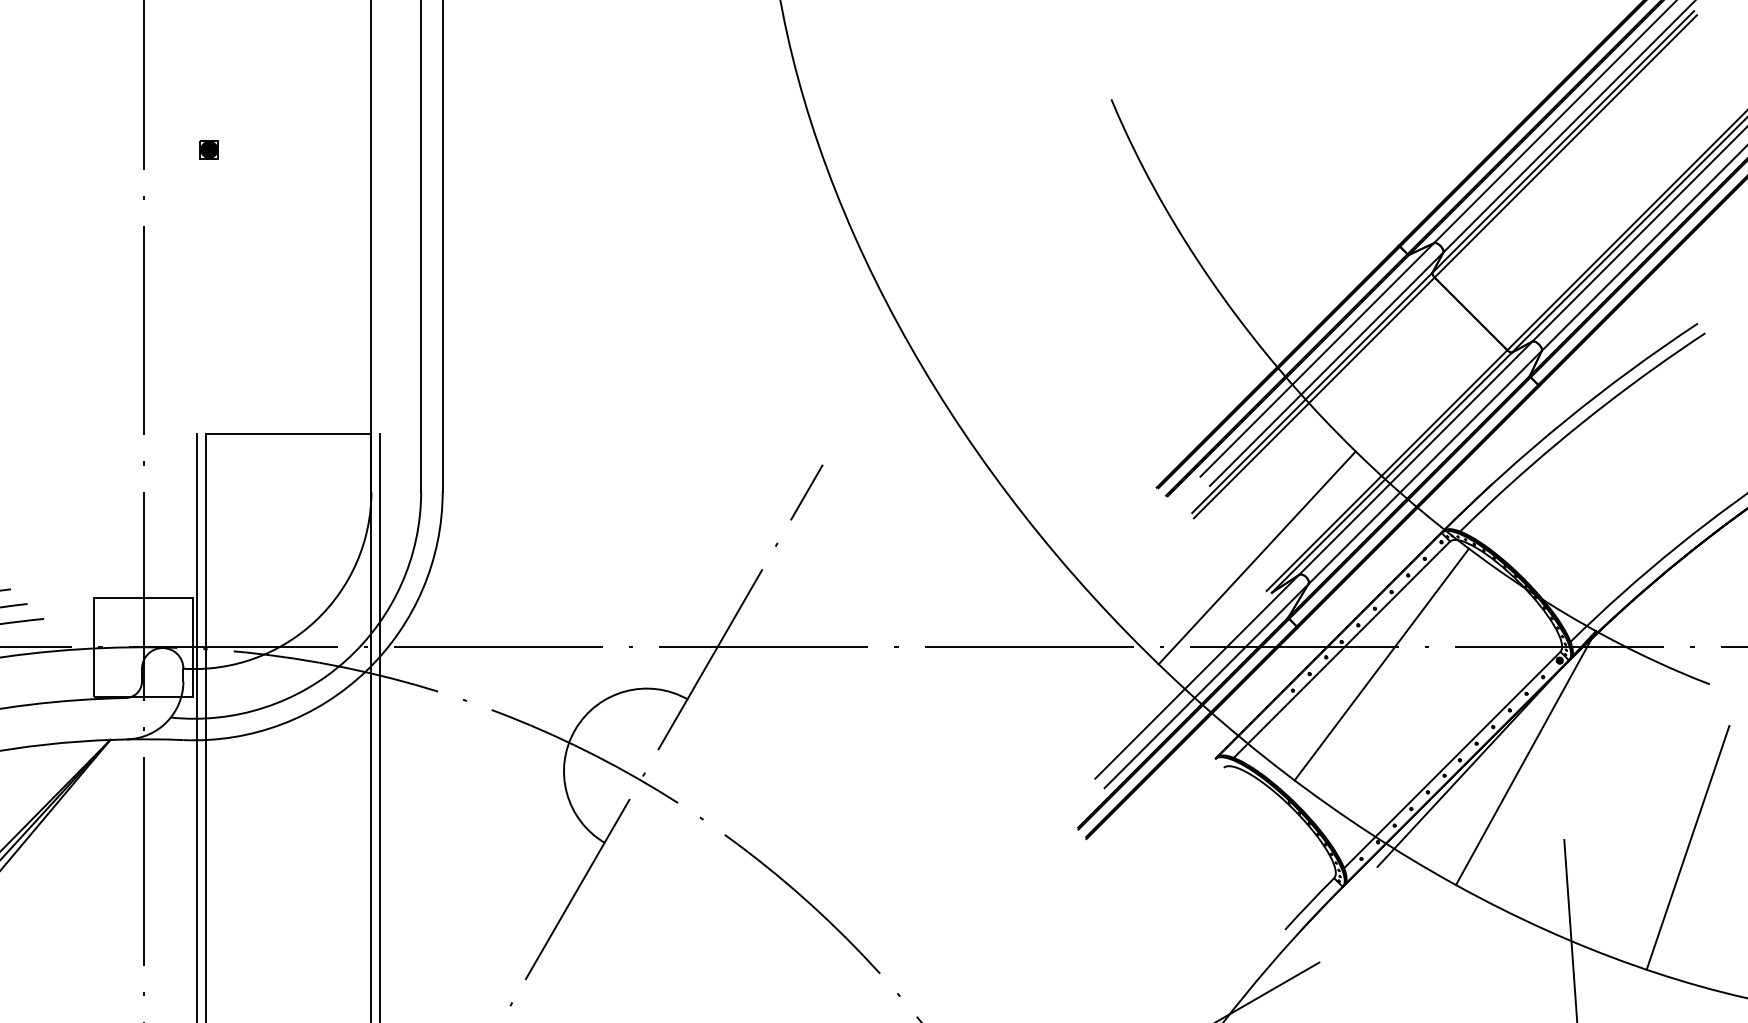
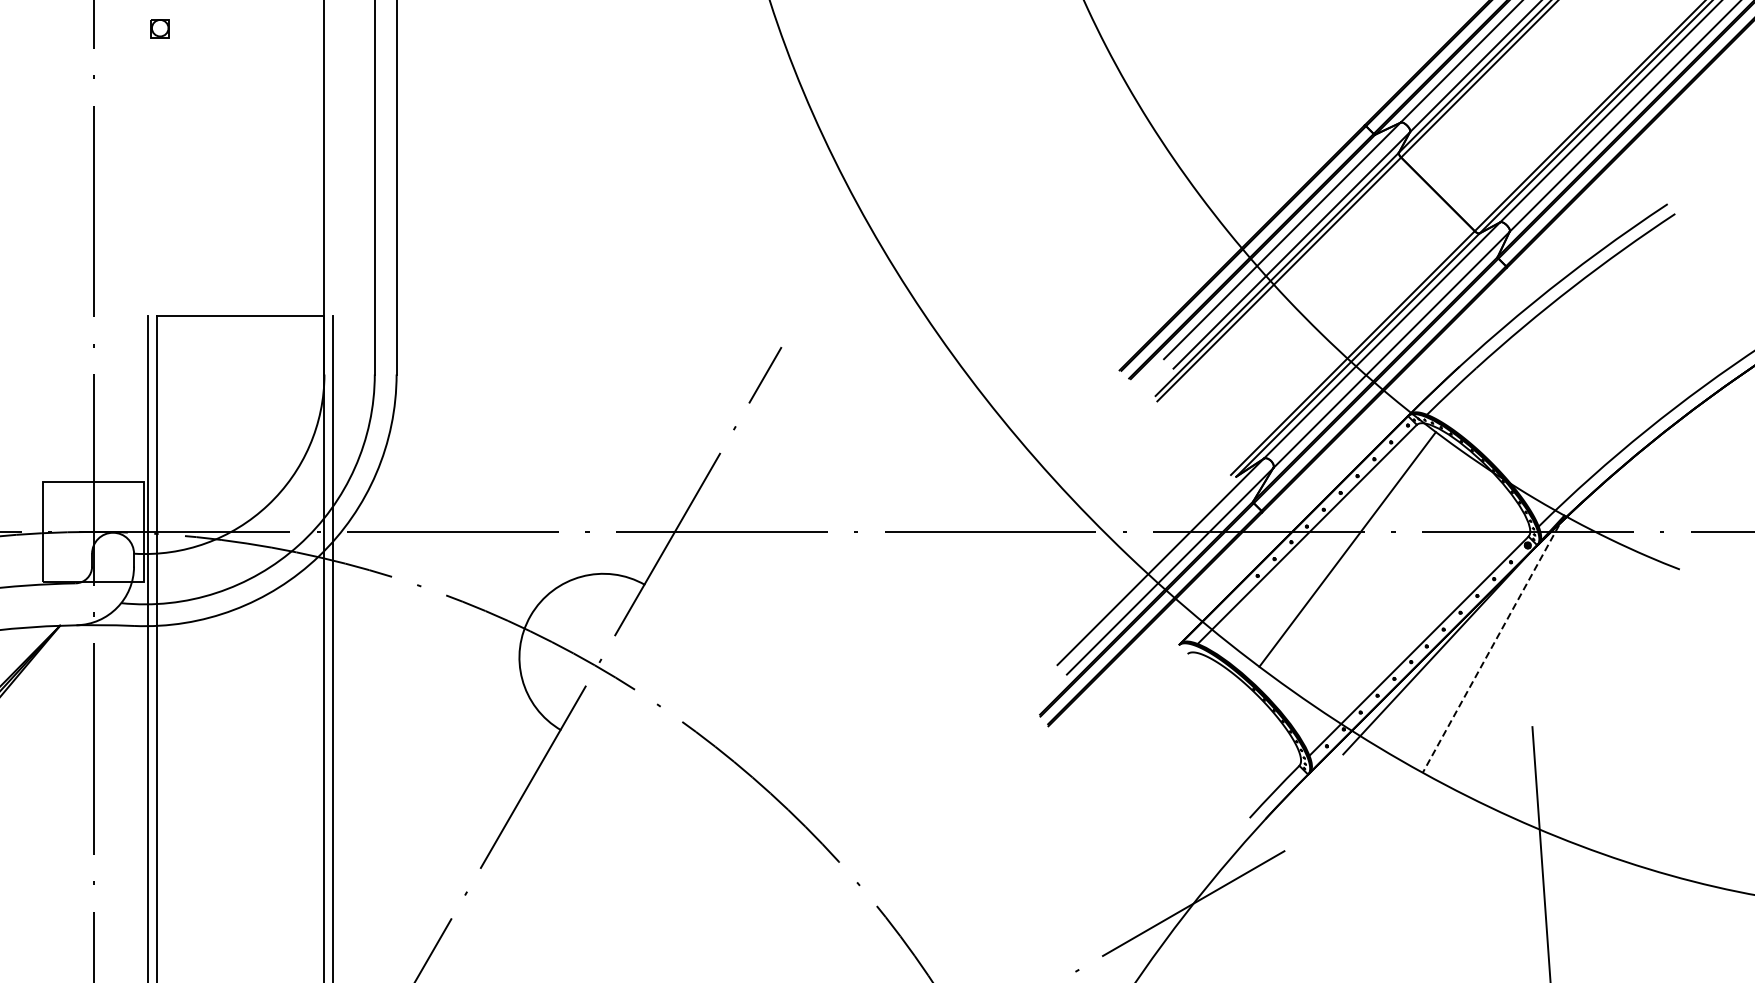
fill: (209, 149) -> (160, 27), removed
line: (1256, 557) -> (1220, 441), removed
line: (1525, 758) -> (1493, 644), solid -> dashed
line: (1687, 847) -> (1657, 734), removed

